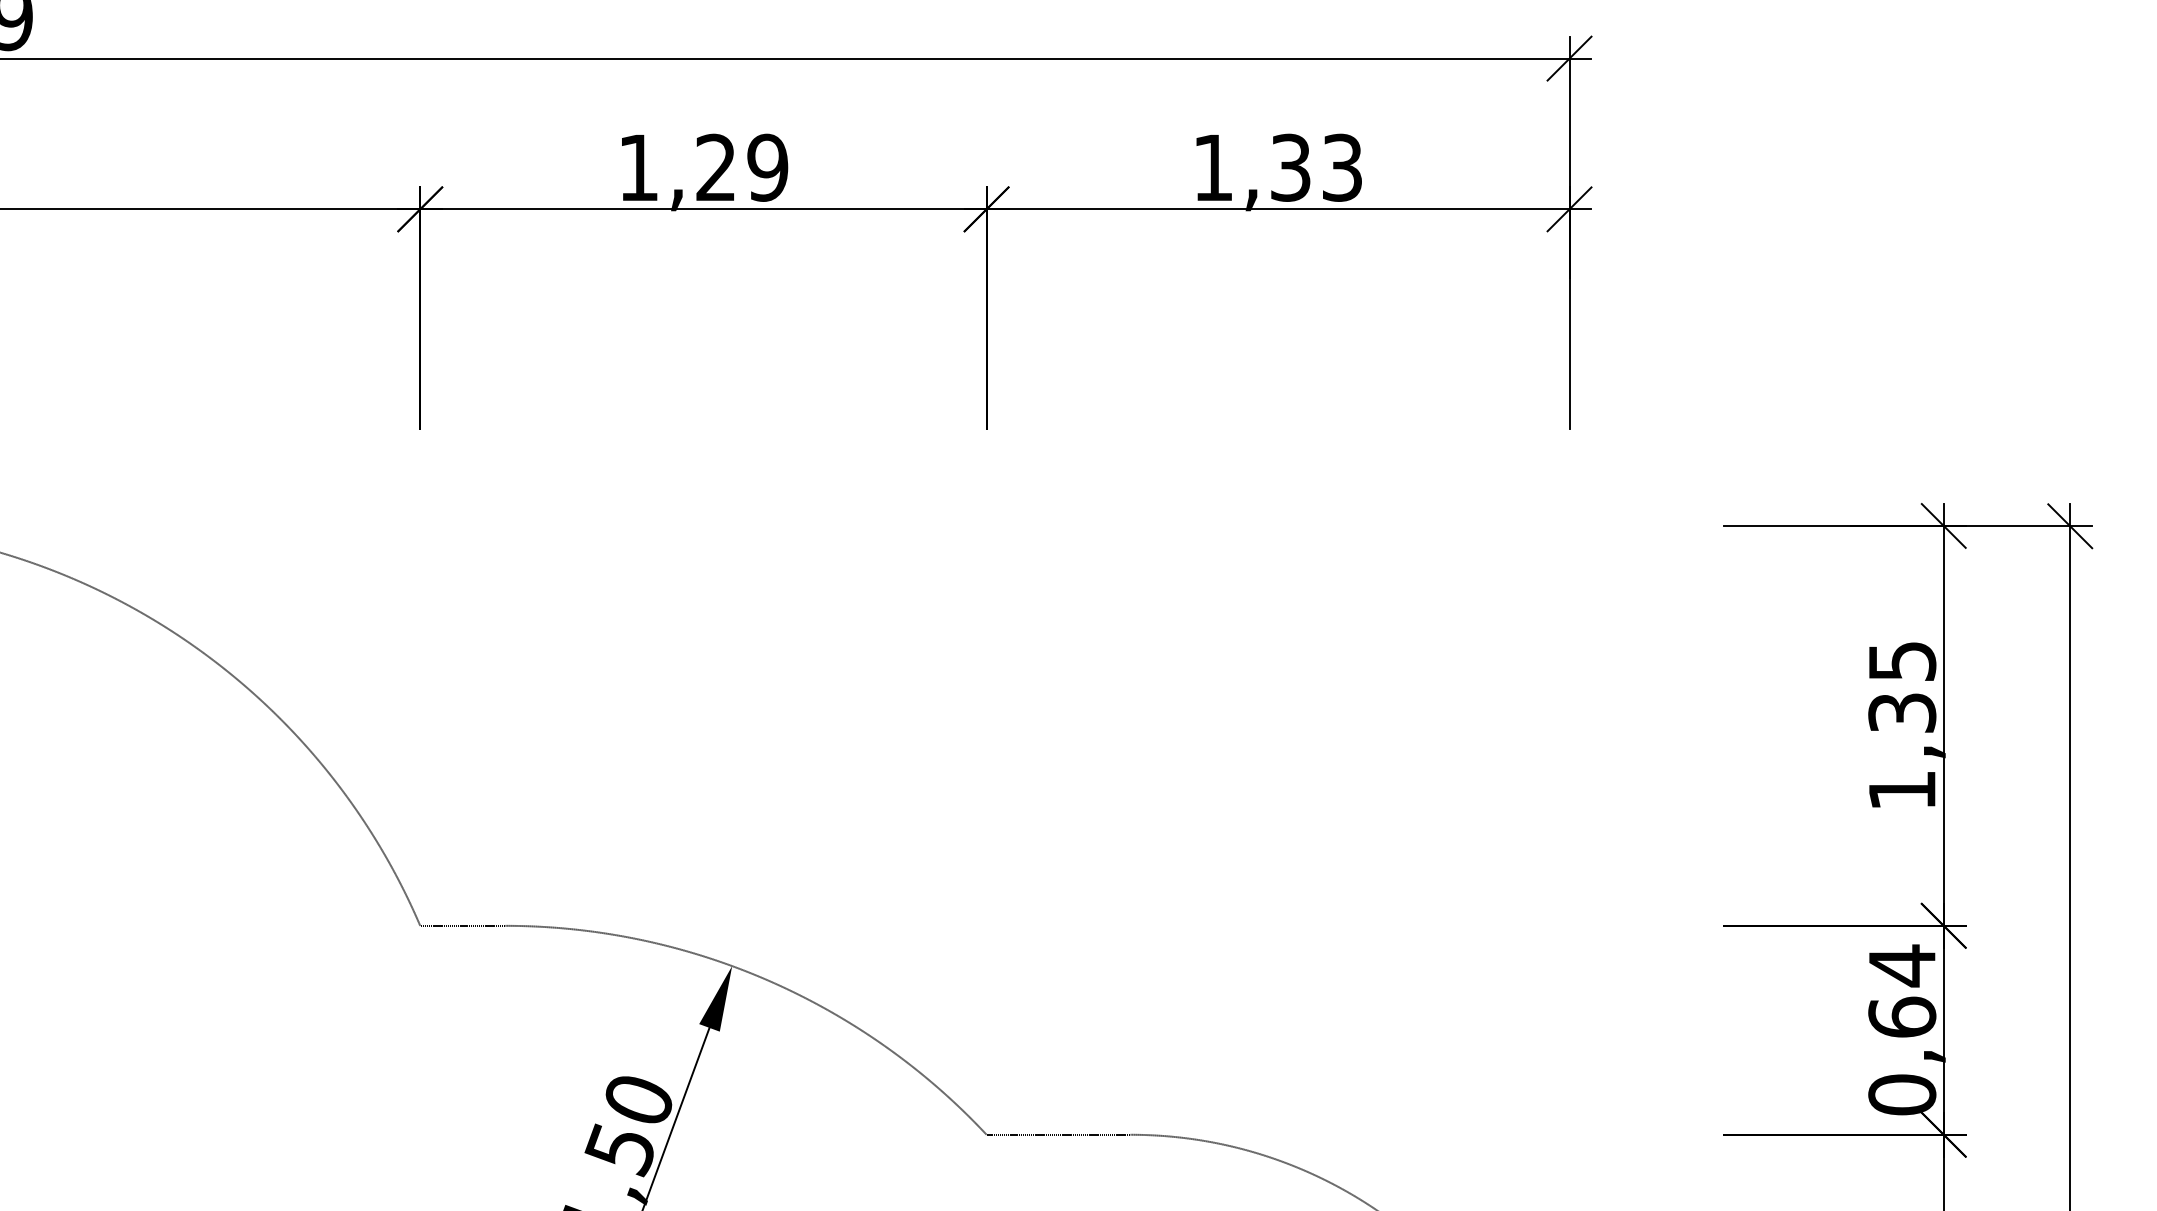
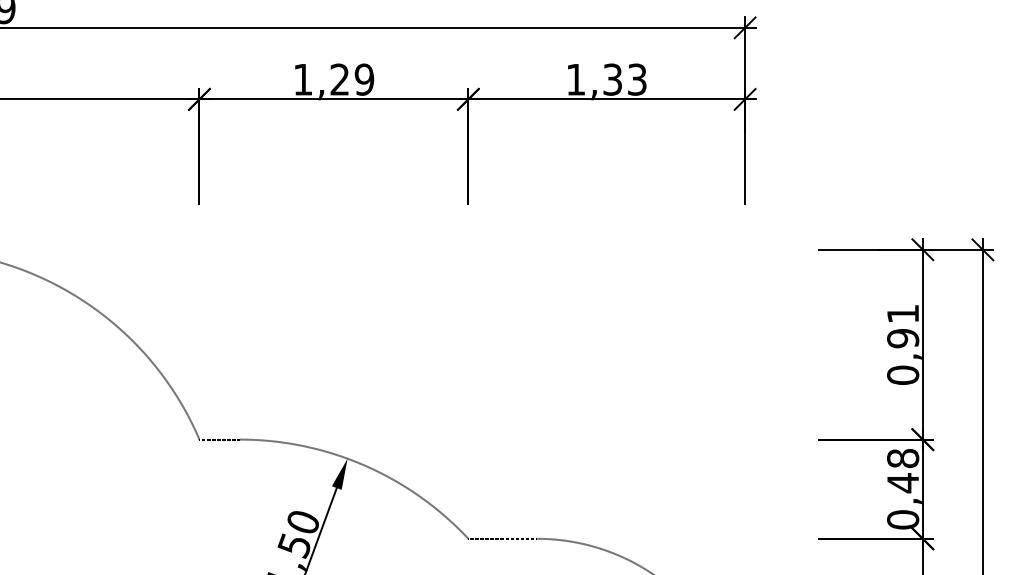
text: (1903, 725) -> (903, 344), 1,35 -> 0,91
text: (1903, 990) -> (903, 470), 0,64 -> 0,48

